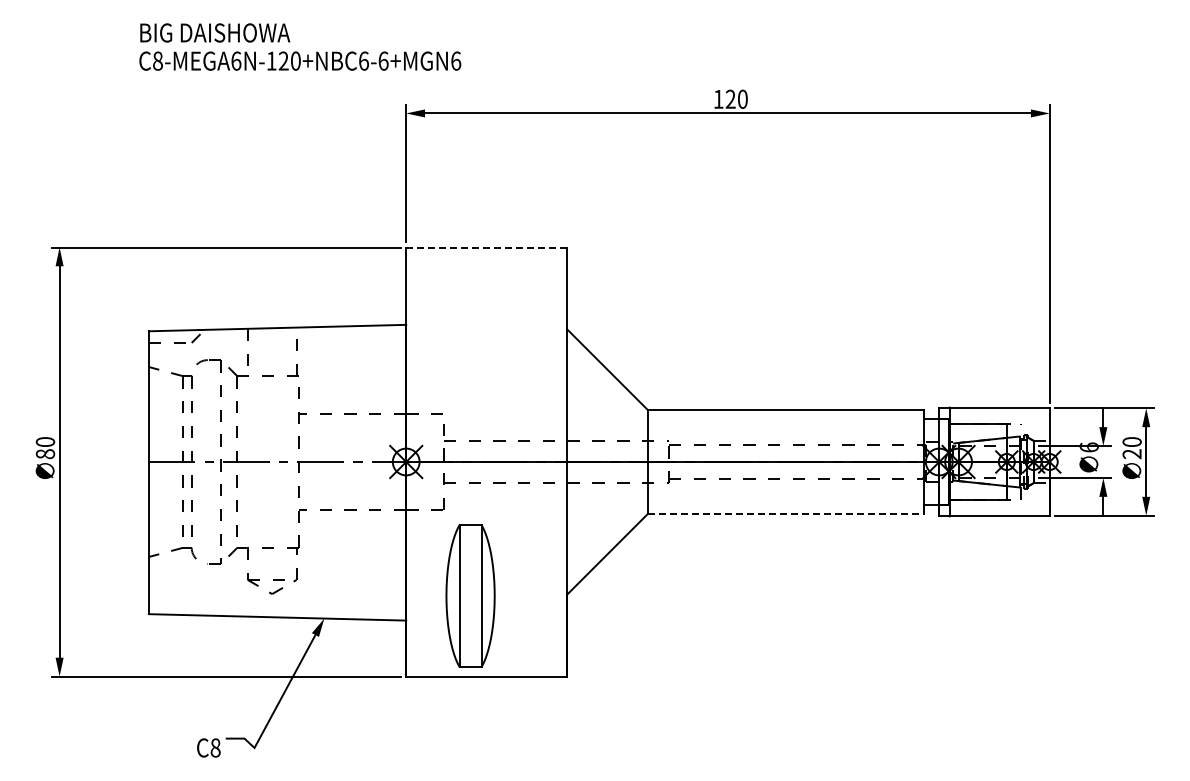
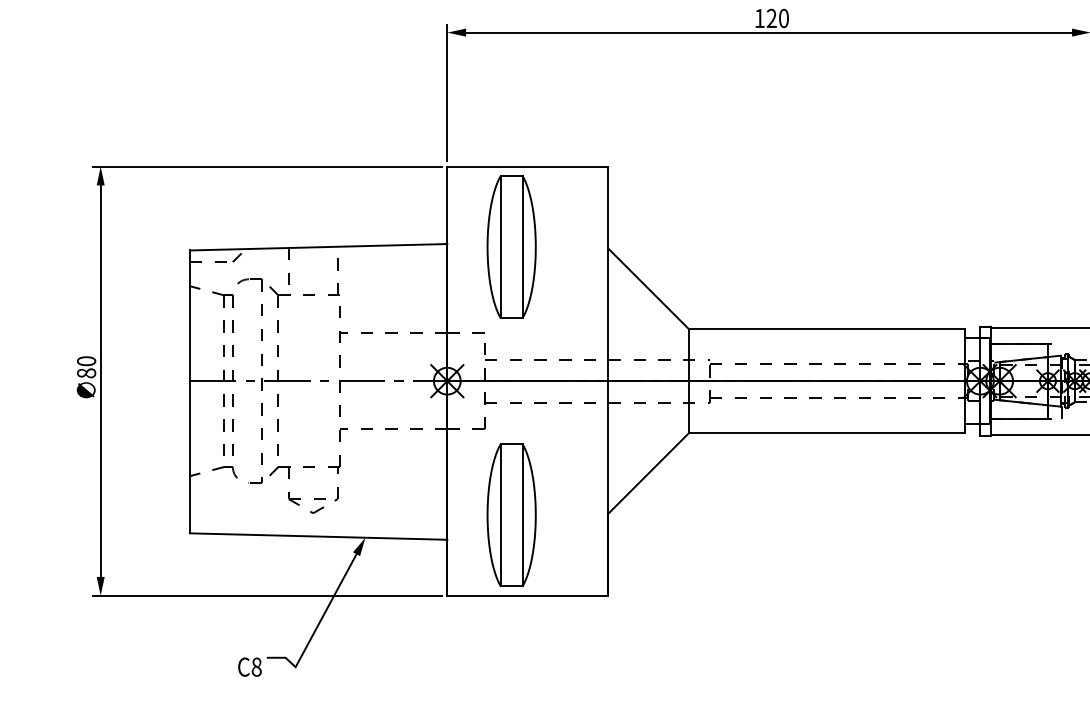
line: (487, 247) -> (528, 166), dashed -> solid
part: (470, 327) -> (511, 246), added
line: (786, 514) -> (827, 433), dashed -> solid

